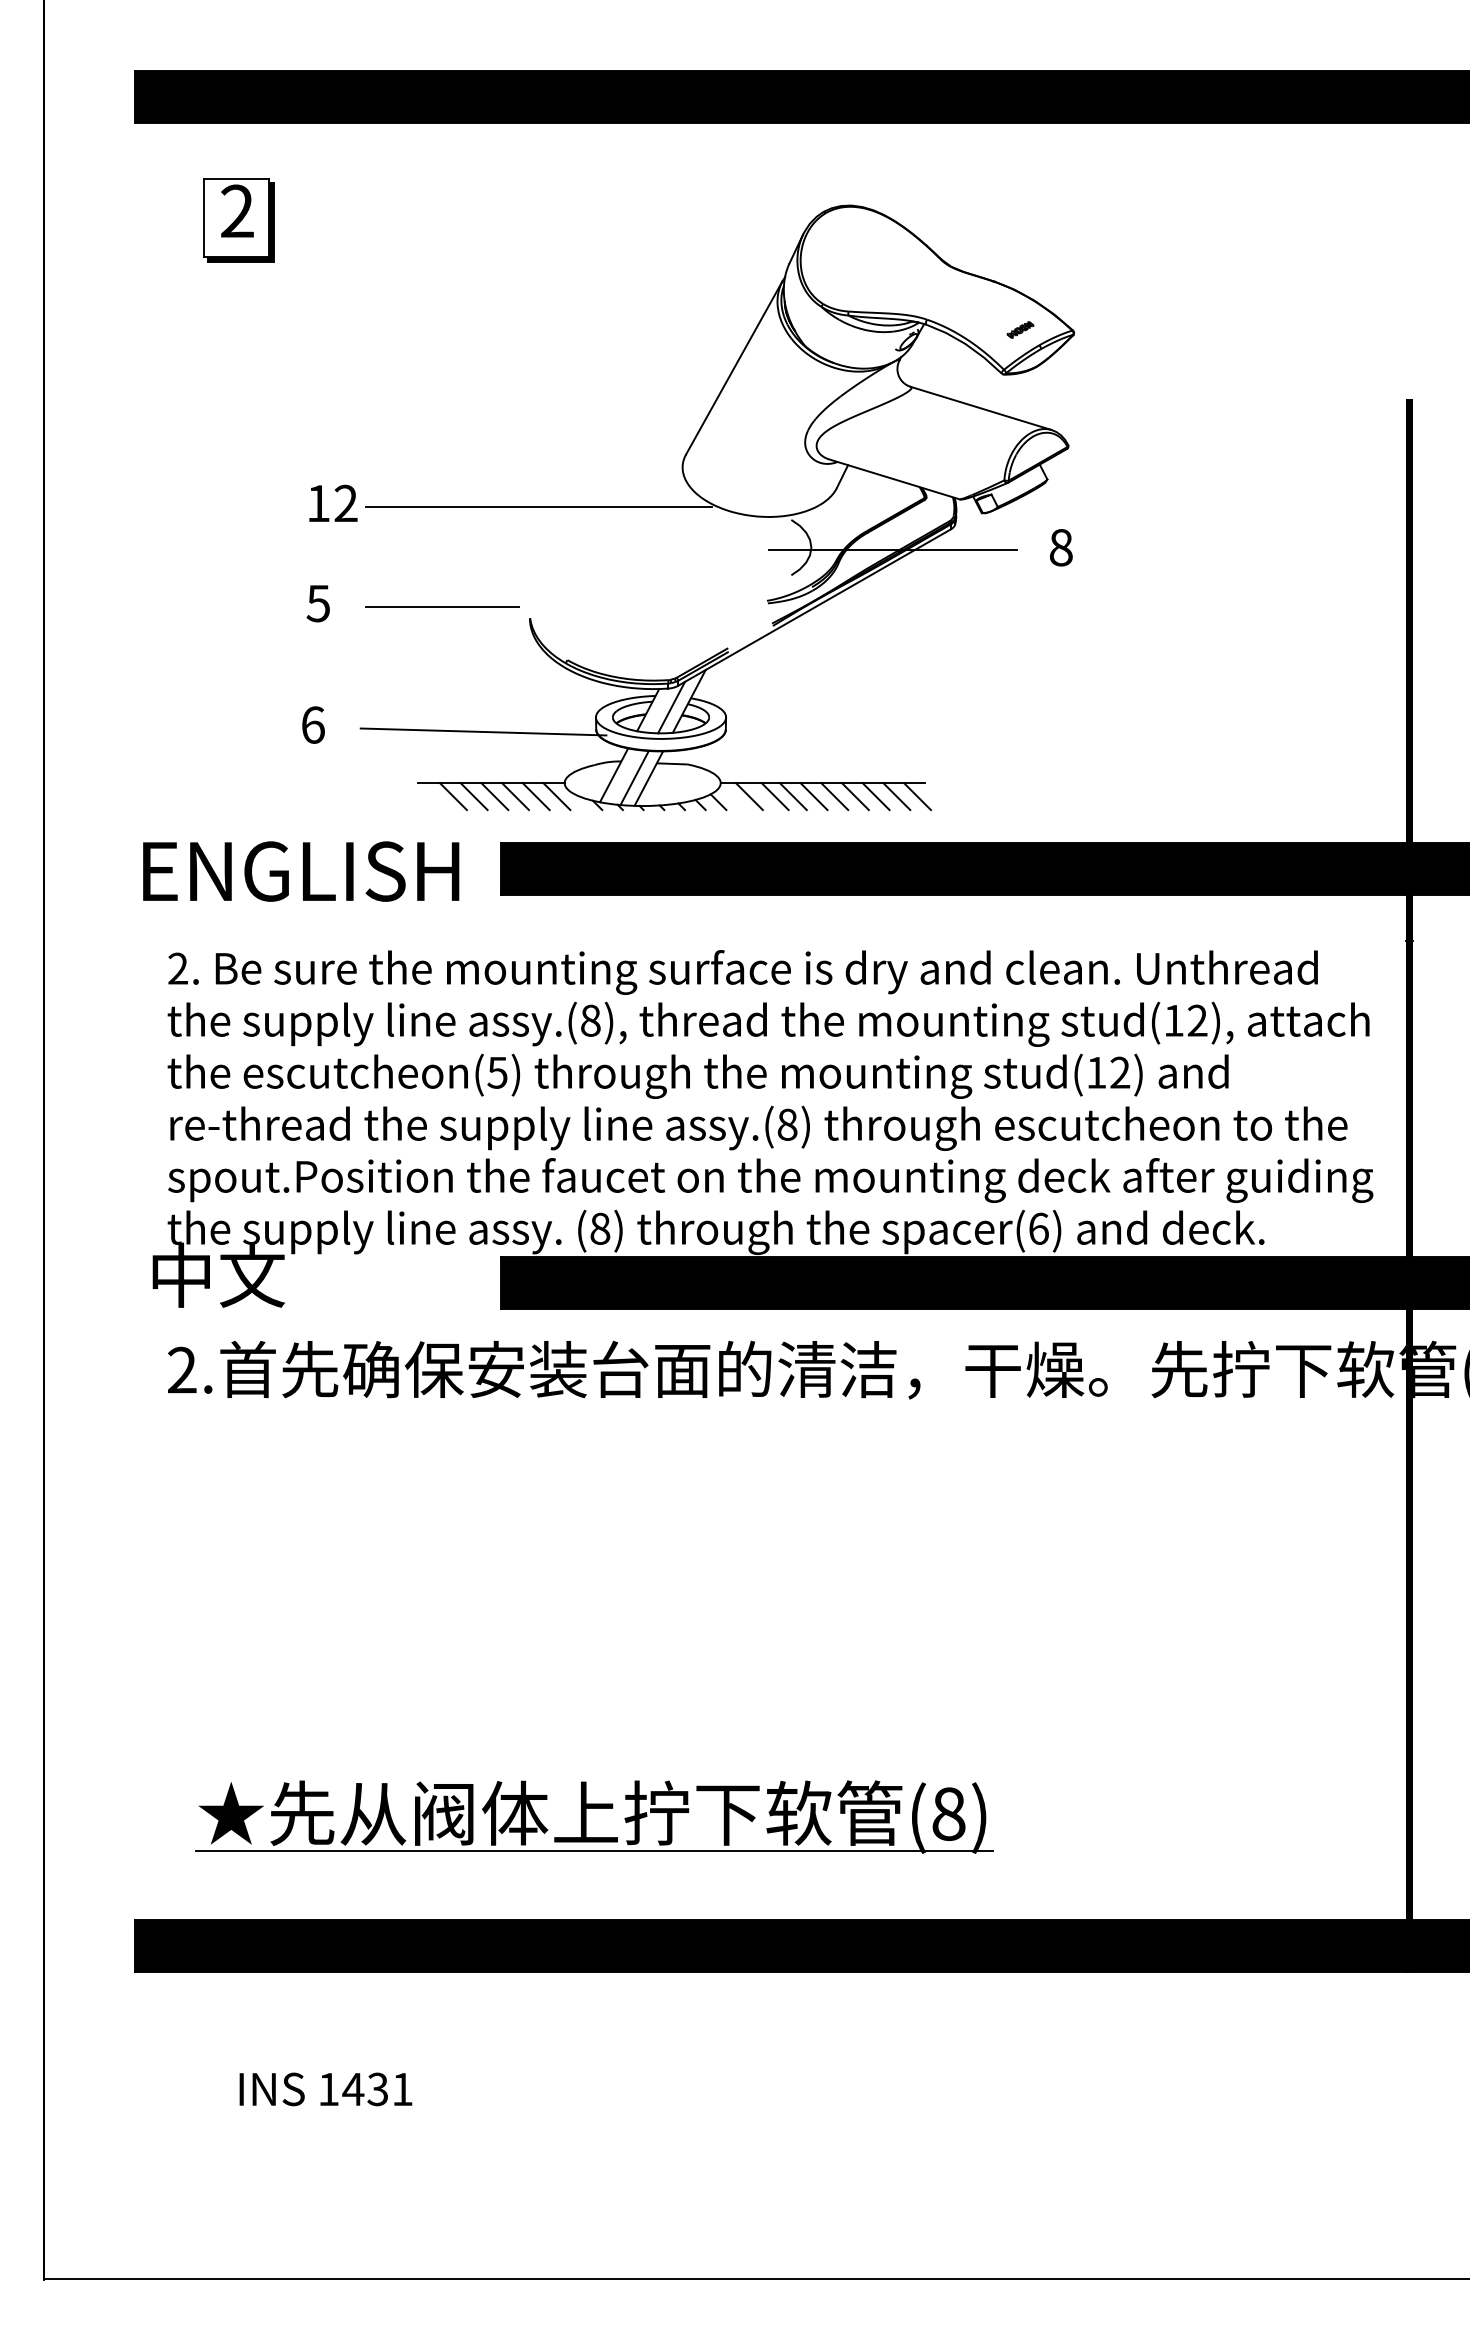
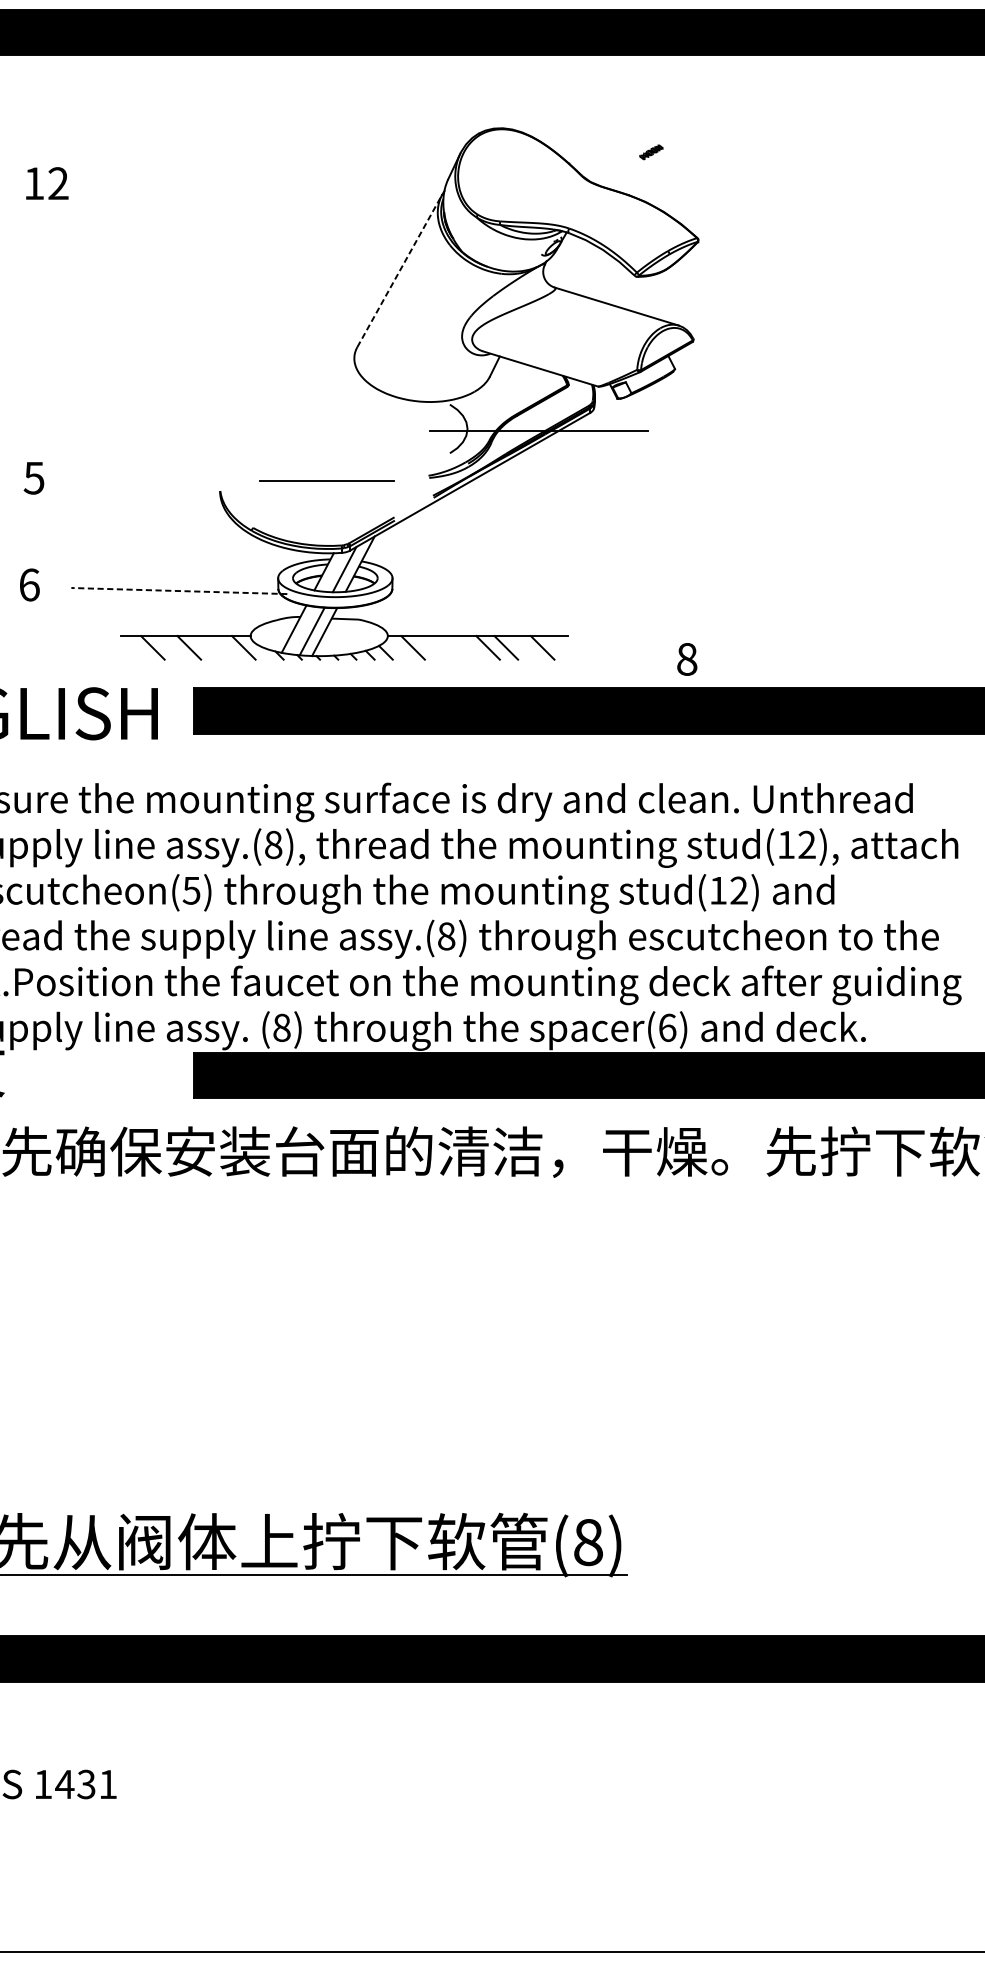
part: (1020, 329) -> (651, 151), moved
line: (734, 367) -> (399, 270), solid -> dashed
text: (333, 502) -> (47, 182), moved
line: (539, 506) -> (228, 392), removed
text: (1060, 547) -> (686, 659), moved
line: (442, 606) -> (326, 480), moved
line: (483, 731) -> (179, 590), solid -> dashed
line: (473, 796) -> (170, 647), removed
line: (515, 796) -> (207, 647), removed
line: (535, 796) -> (224, 647), removed
line: (774, 796) -> (435, 647), removed
line: (792, 796) -> (450, 647), removed
line: (813, 796) -> (469, 647), removed
line: (875, 796) -> (523, 647), removed
line: (917, 796) -> (560, 647), removed

